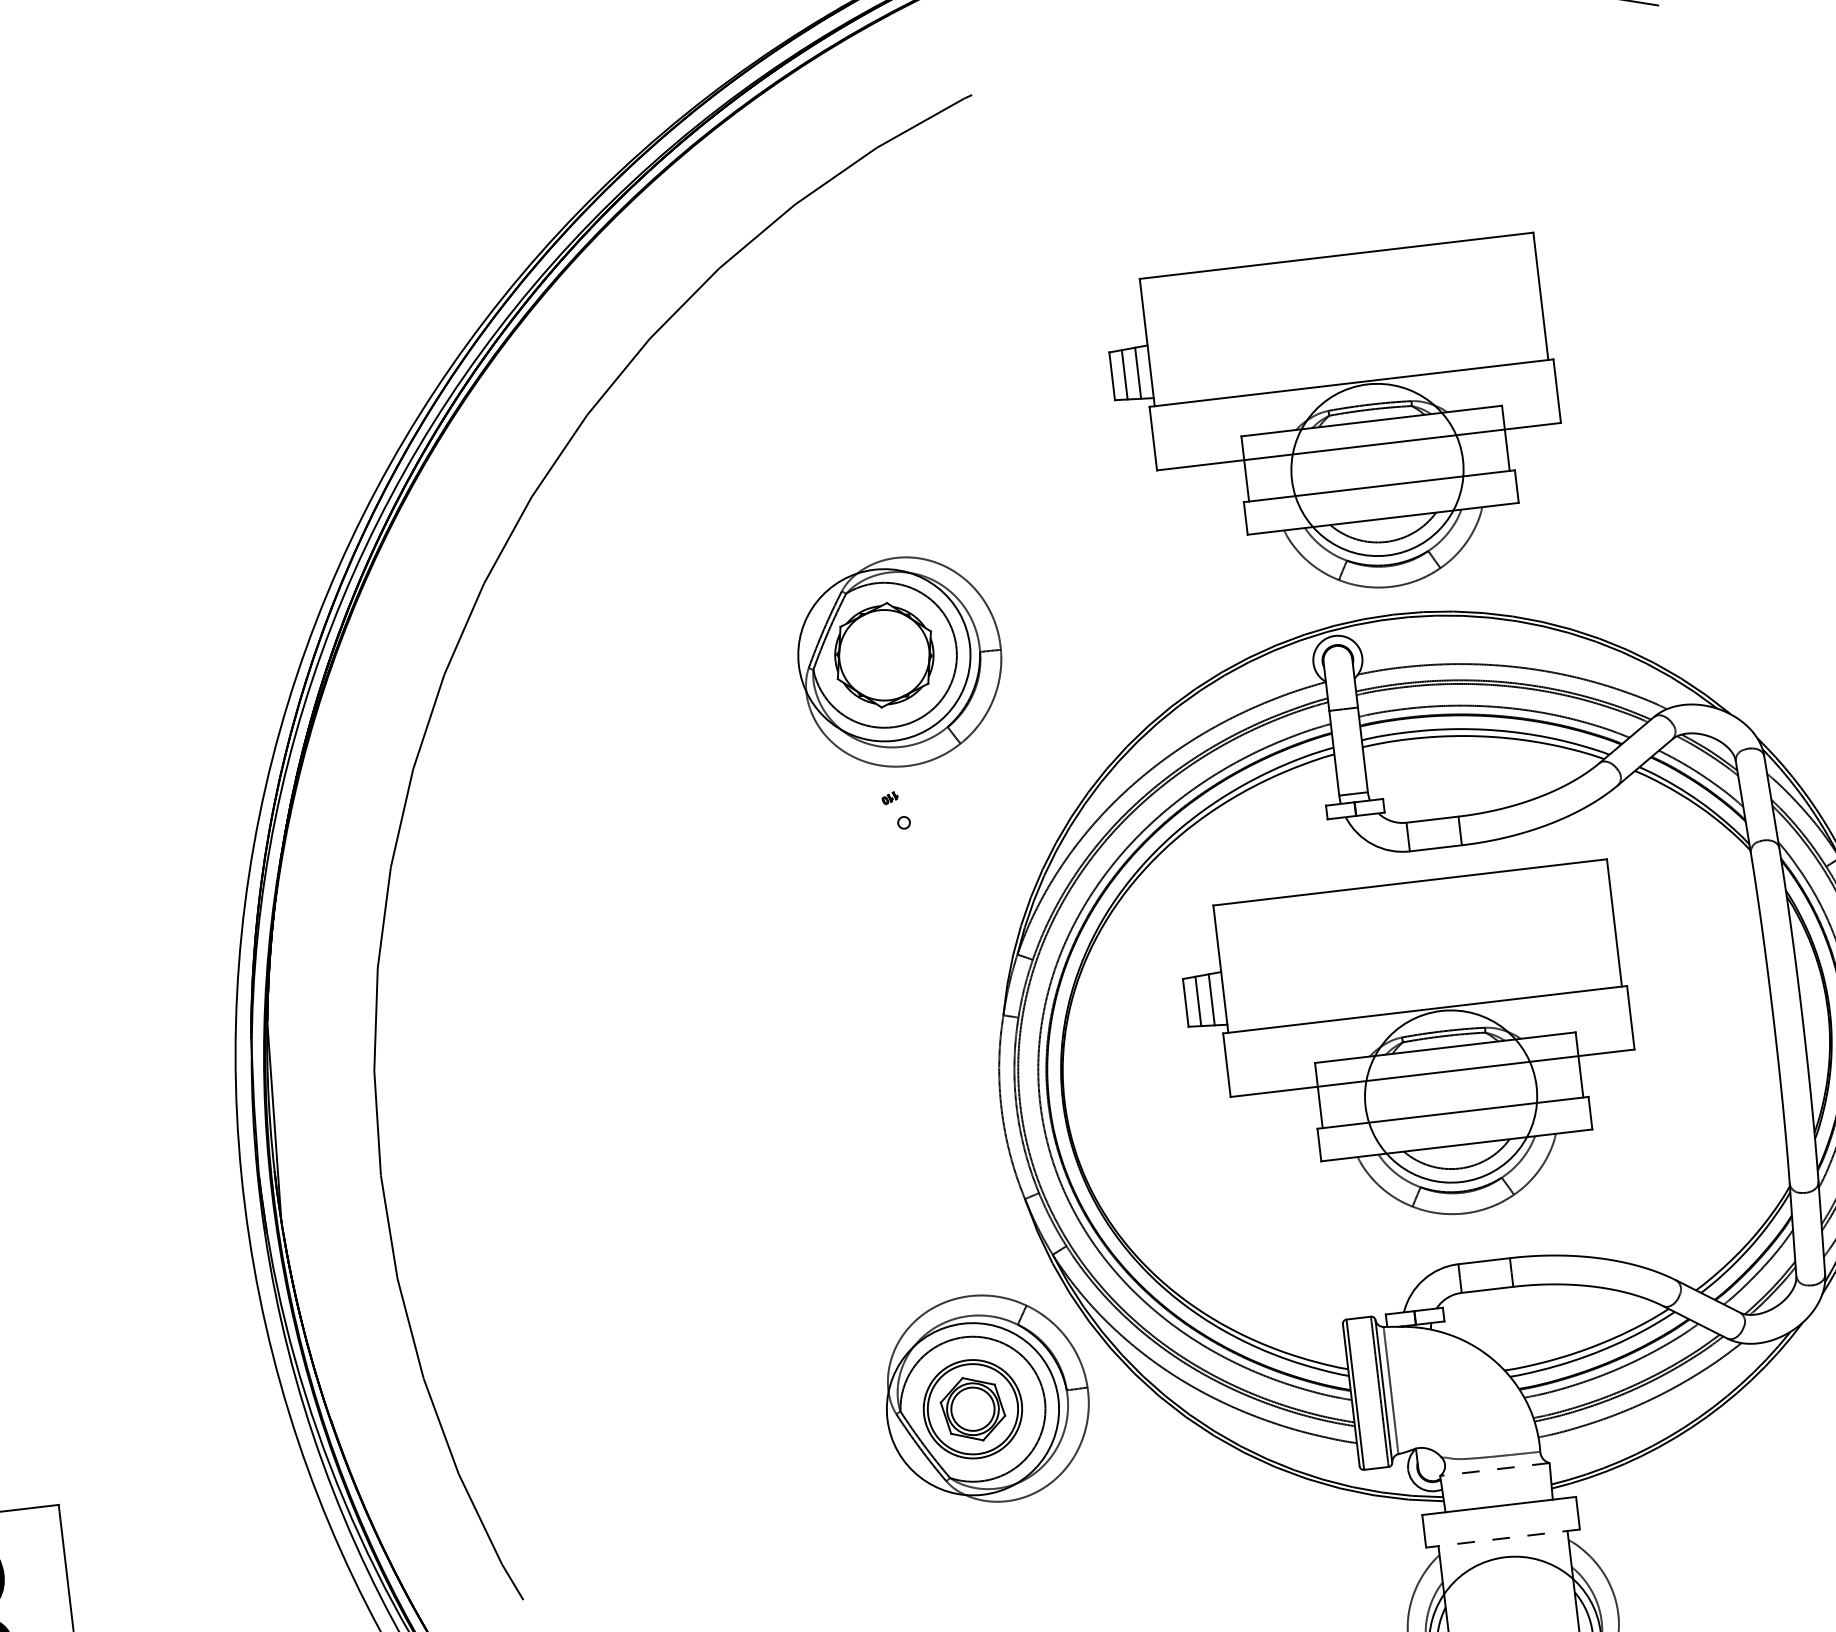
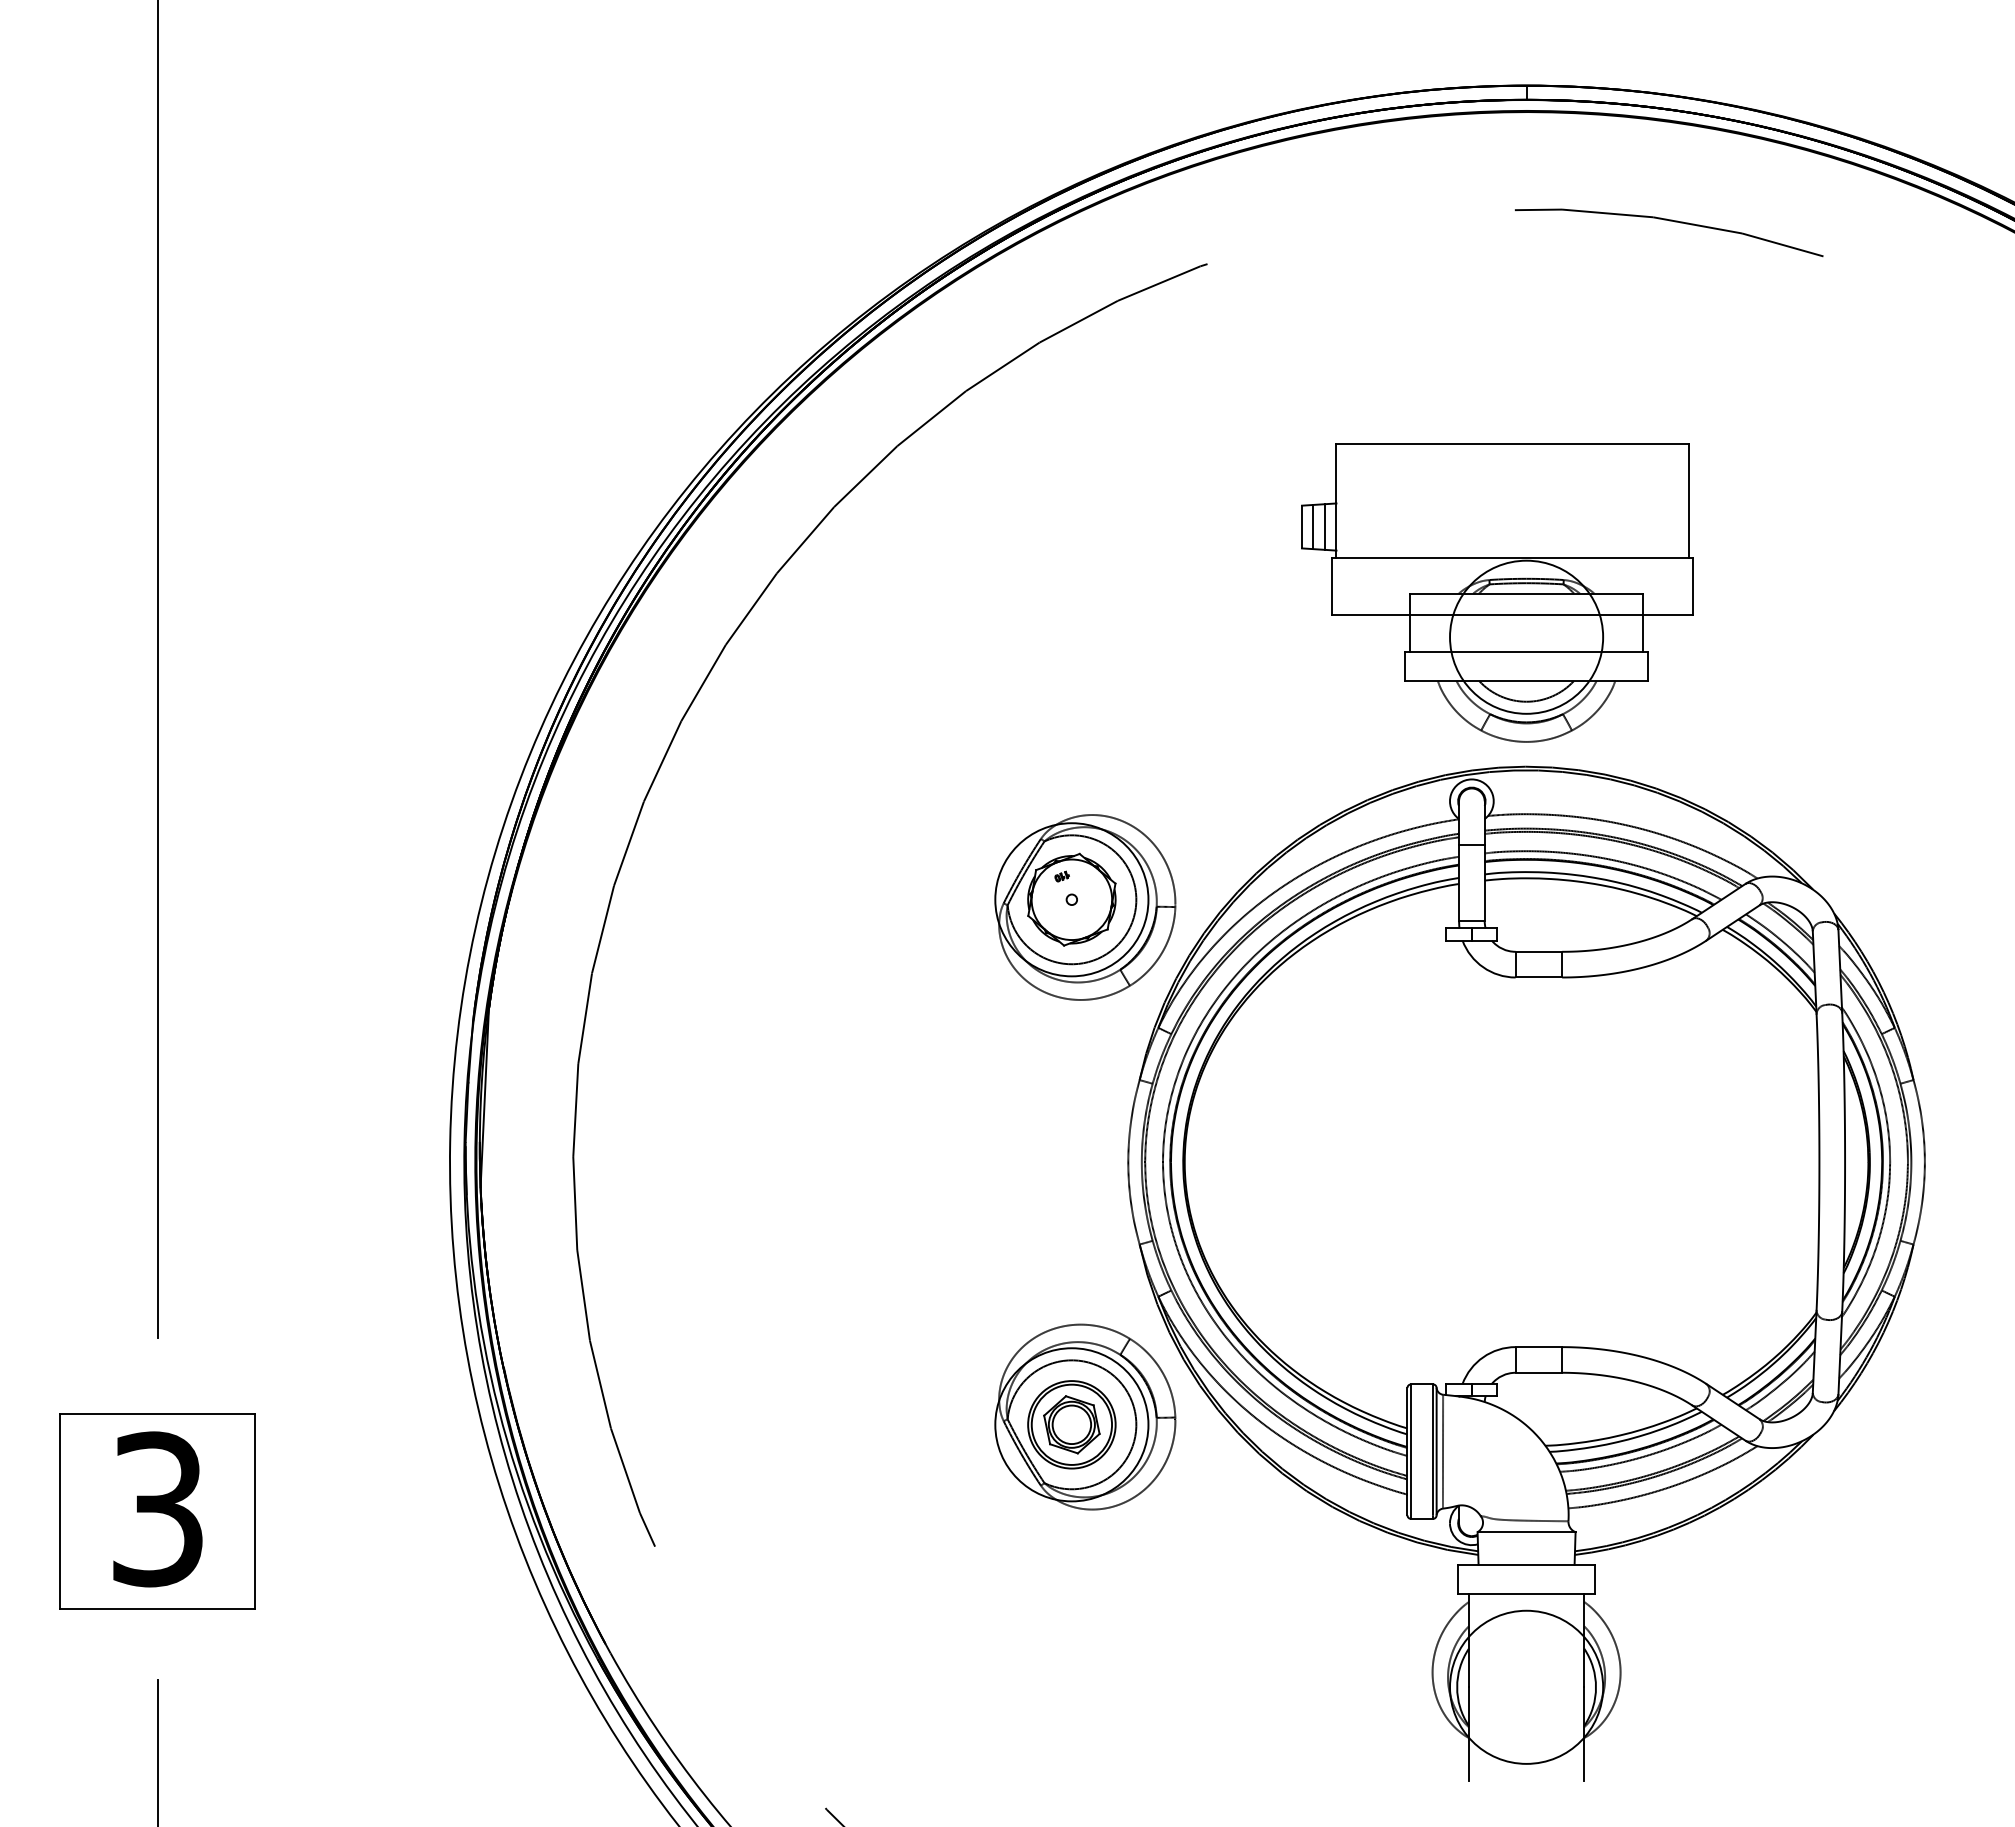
part: (900, 662) -> (1085, 907), moved
part: (1412, 1050) -> (1497, 1153), removed
line: (1494, 1469) -> (1526, 1532), dashed -> solid
line: (1502, 1539) -> (1526, 1594), dashed -> solid

